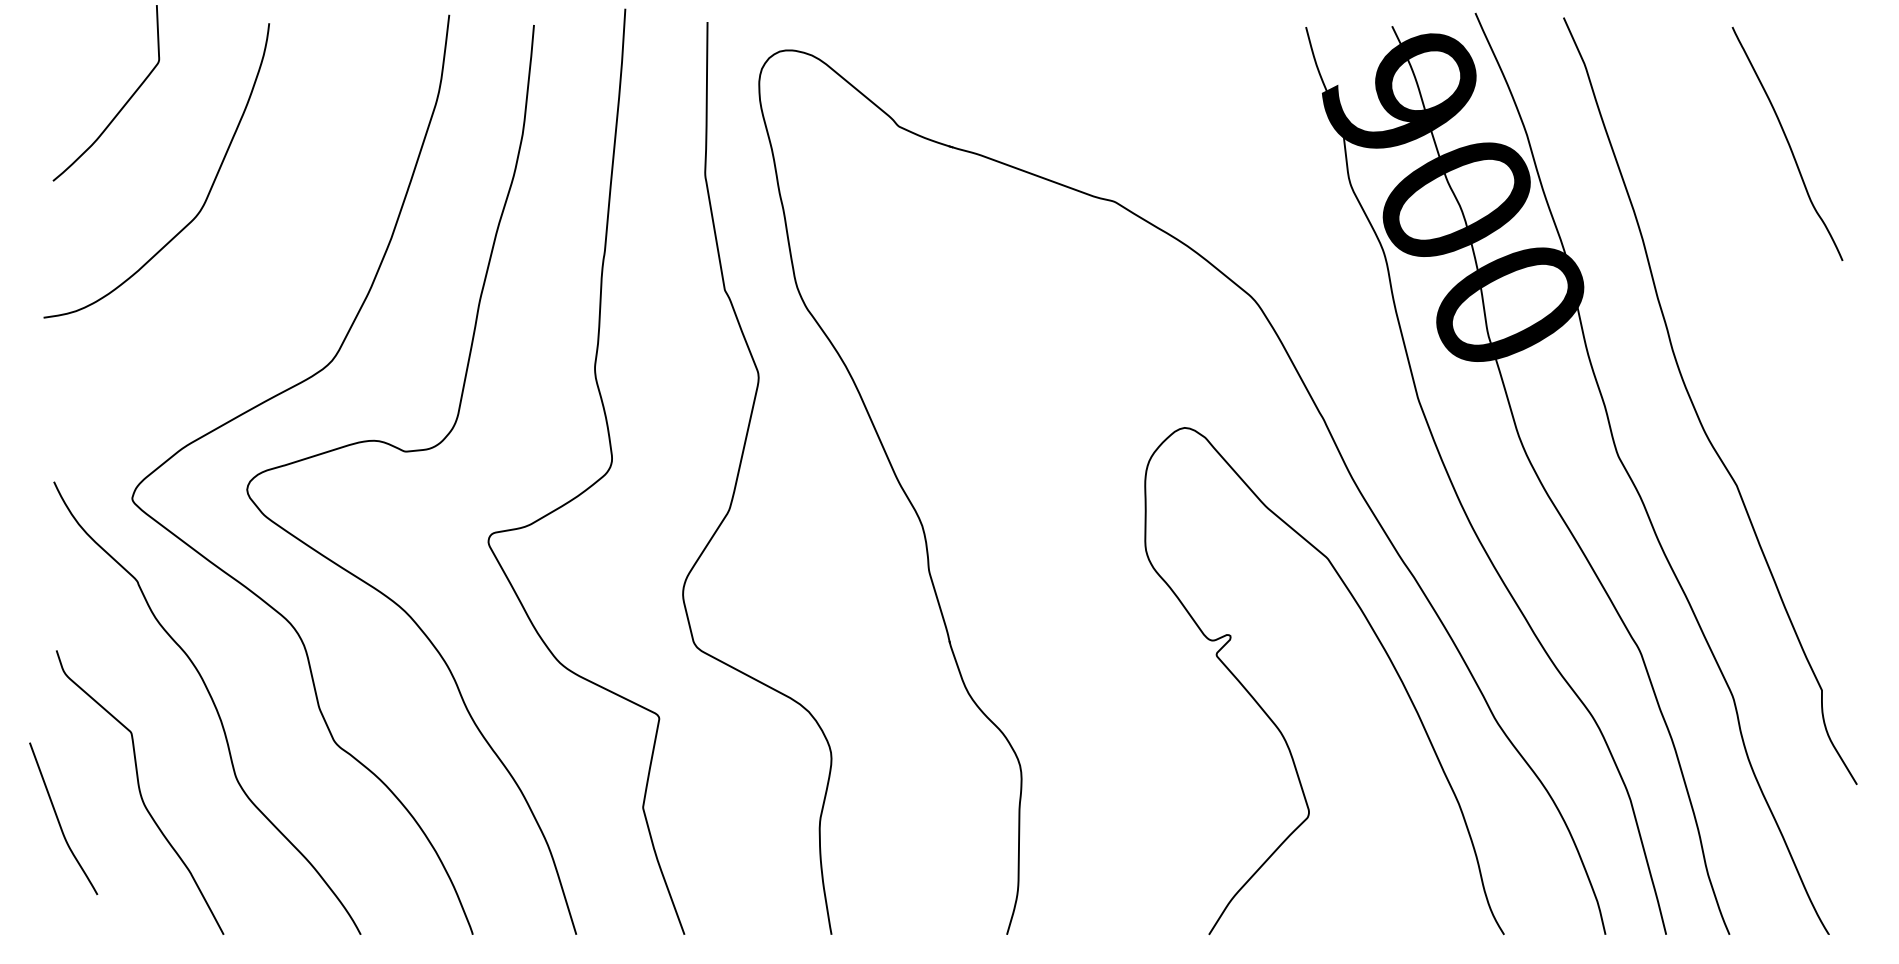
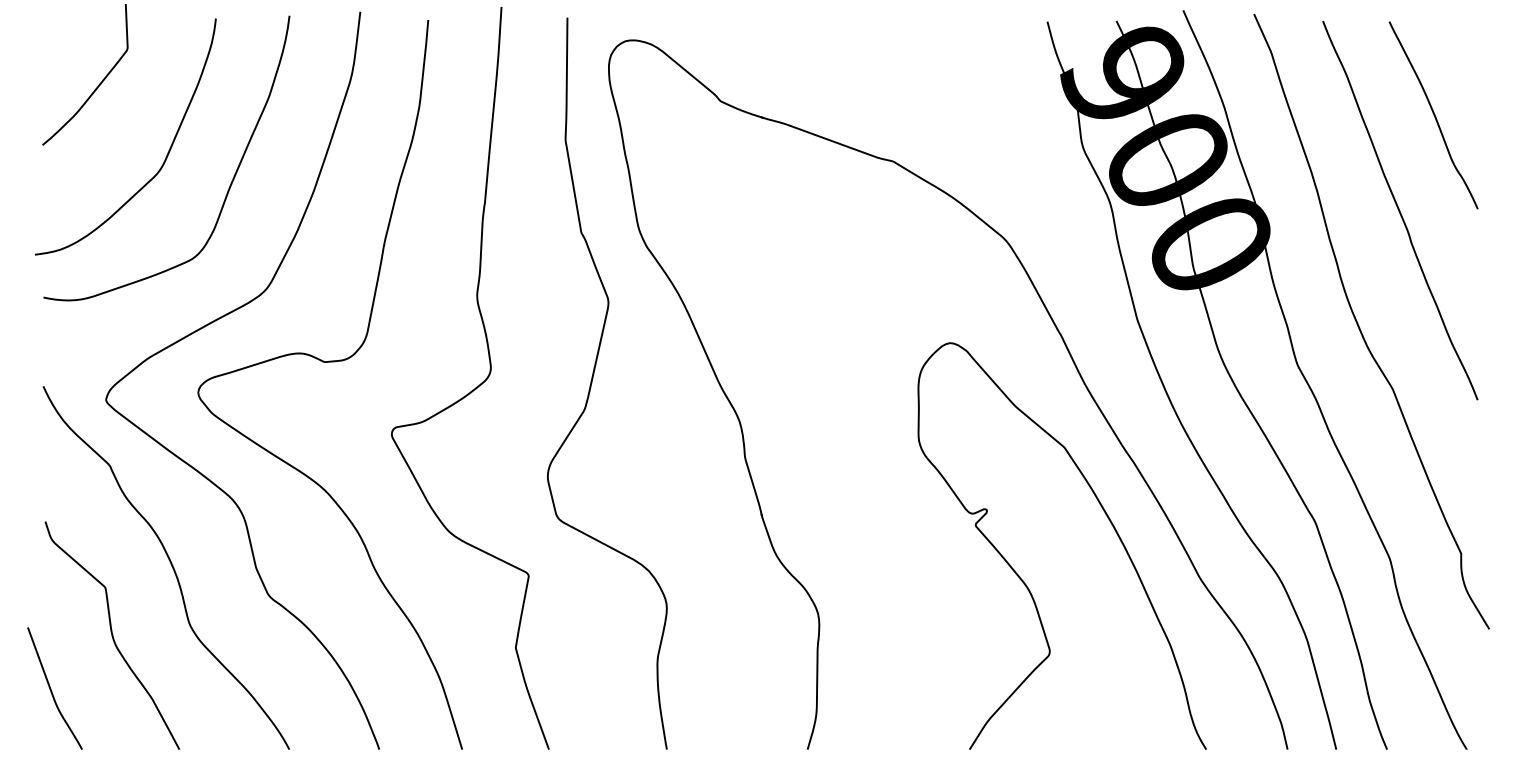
curve: (286, 231) -> (229, 185), added
curve: (1746, 262) -> (1400, 210), added
curve: (59, 818) -> (51, 688), moved

